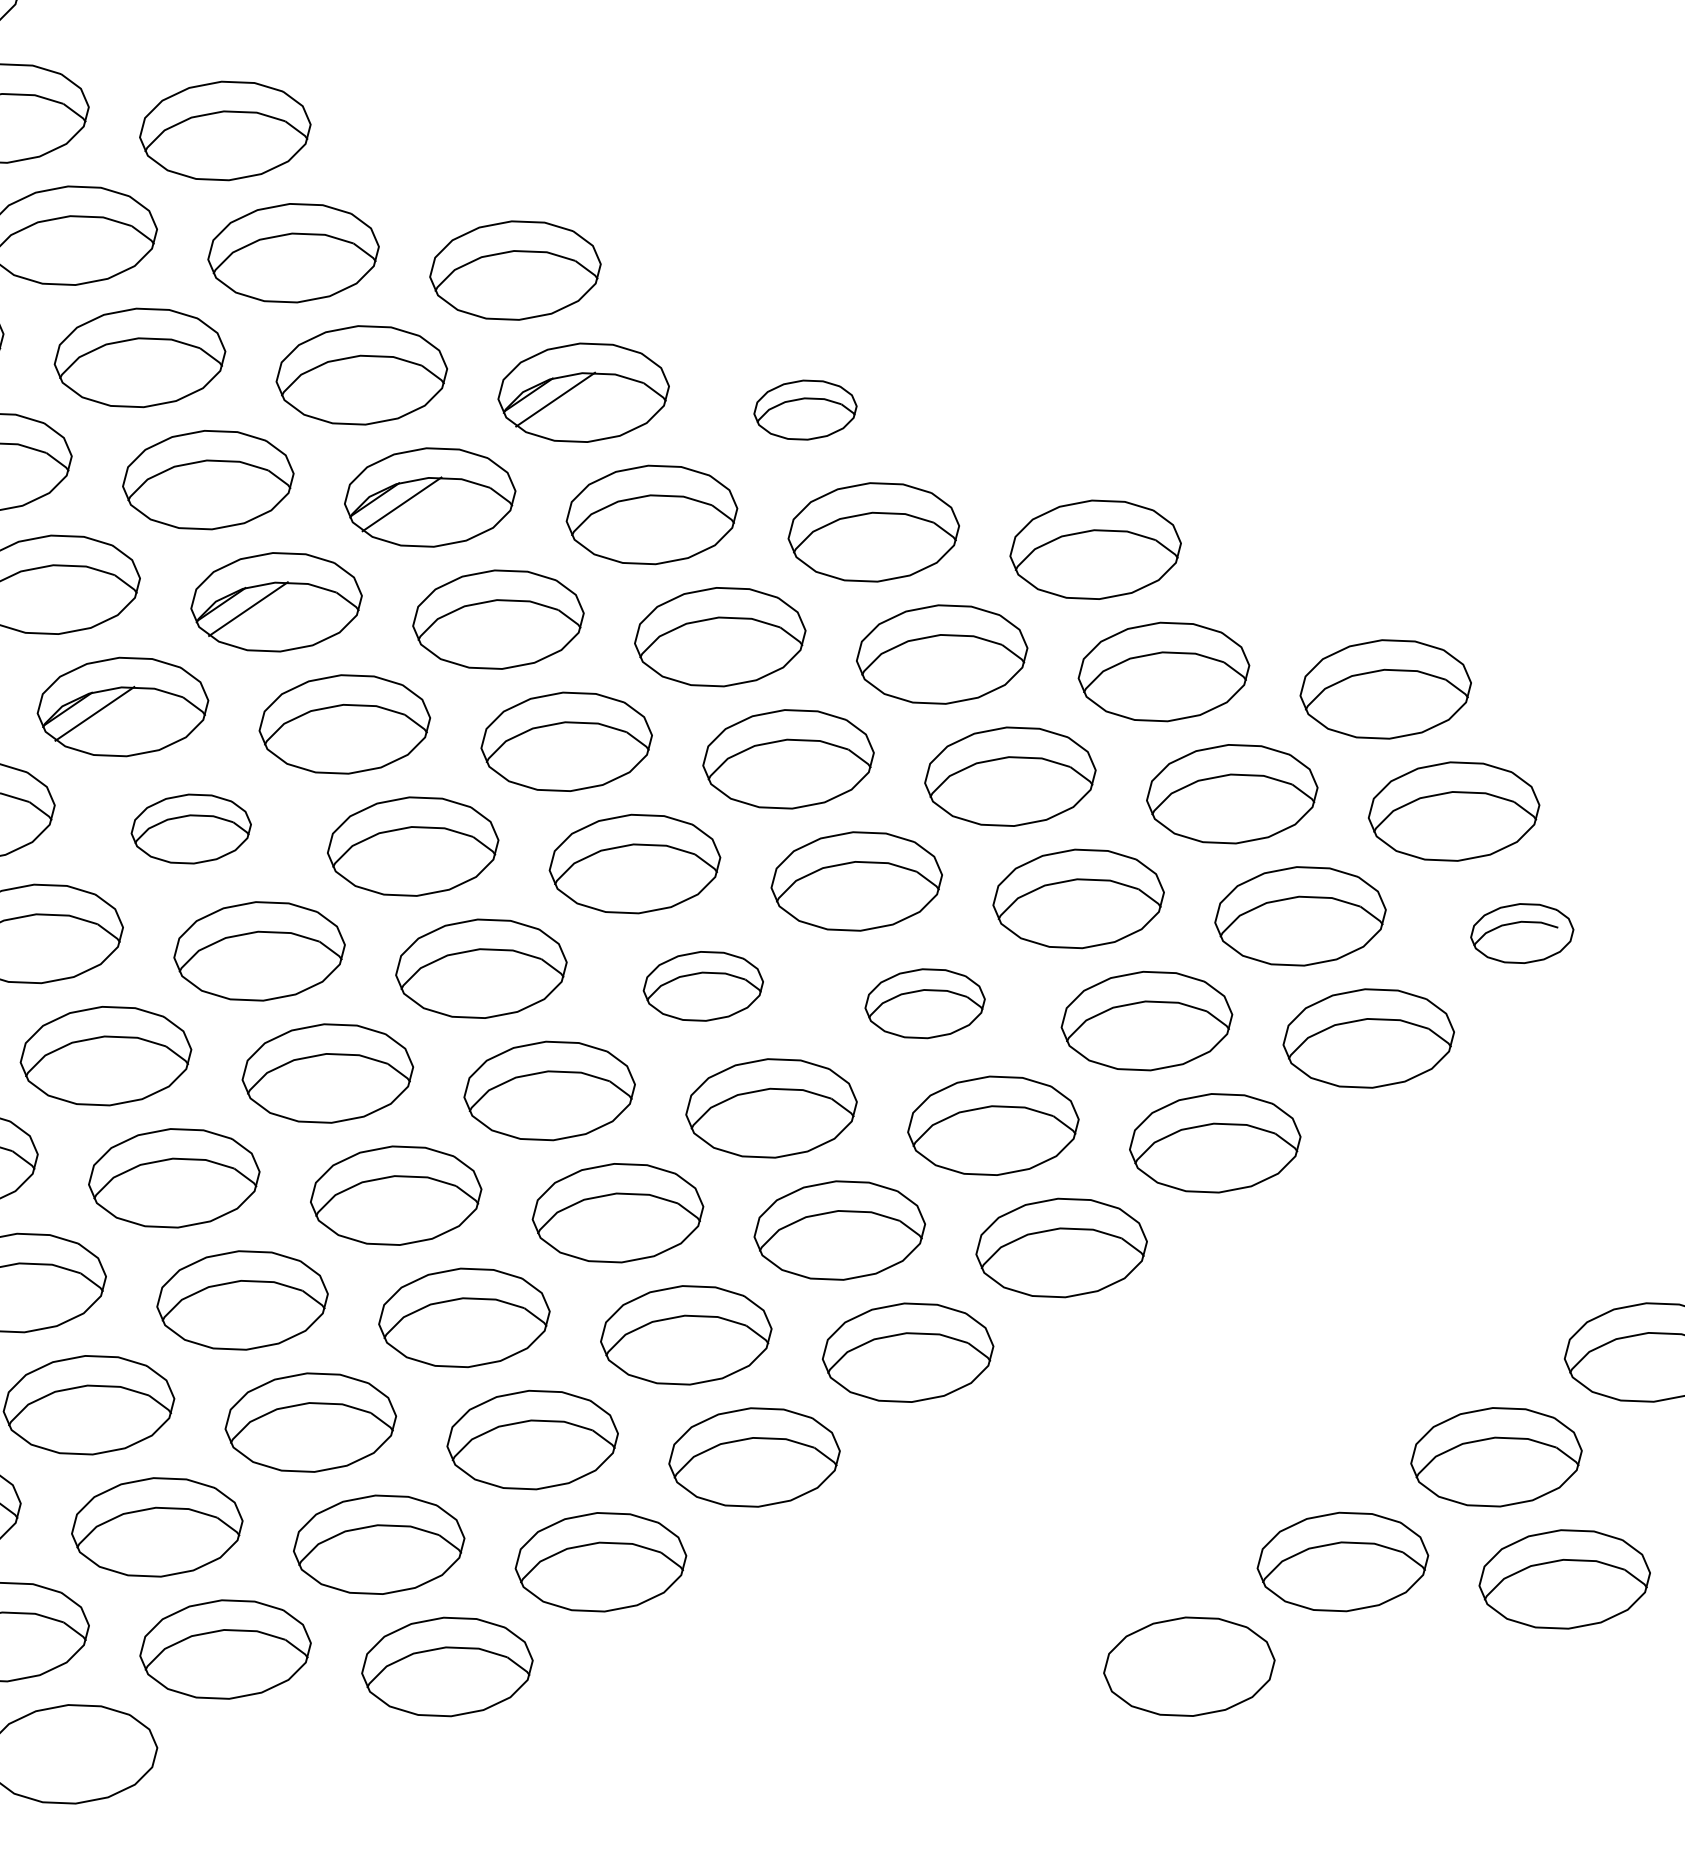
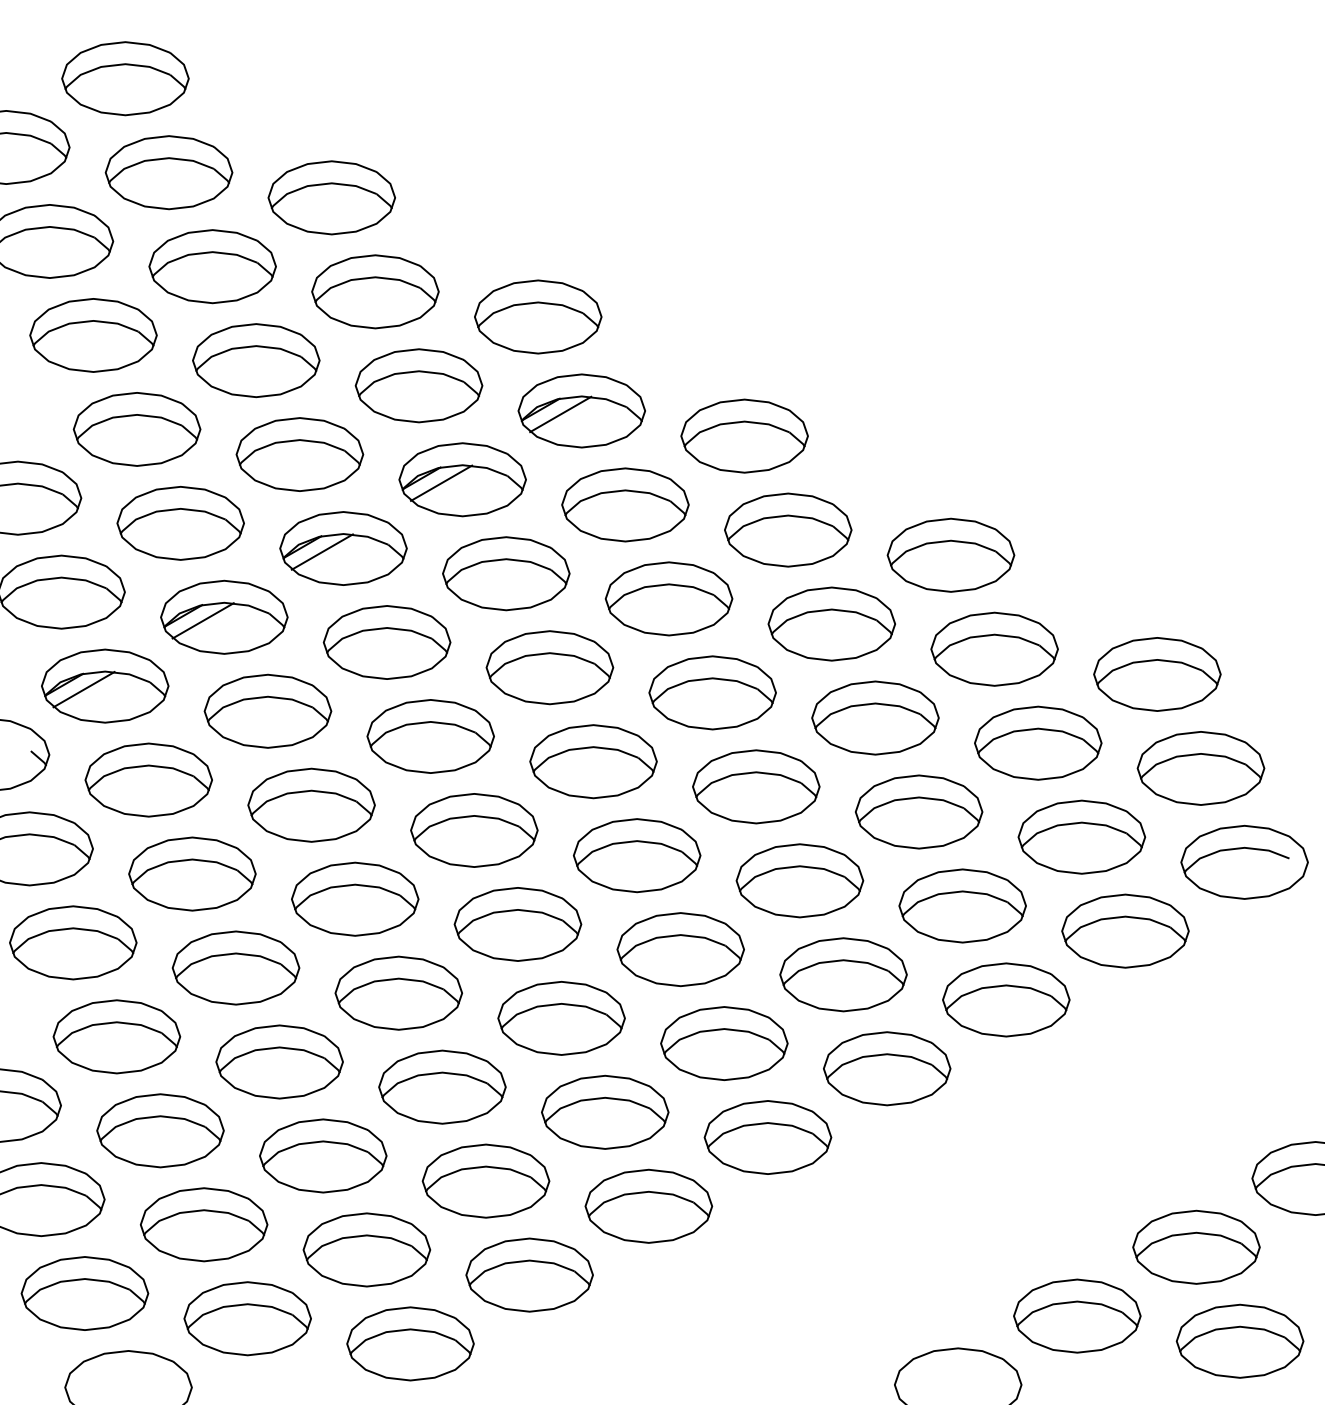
part: (805, 409) -> (744, 435), size x1.67
part: (190, 828) -> (267, 710), size x1.43
part: (1522, 932) -> (1244, 861), size x1.67
part: (703, 986) -> (637, 855), size x1.43
part: (924, 1003) -> (799, 880), size x1.43

